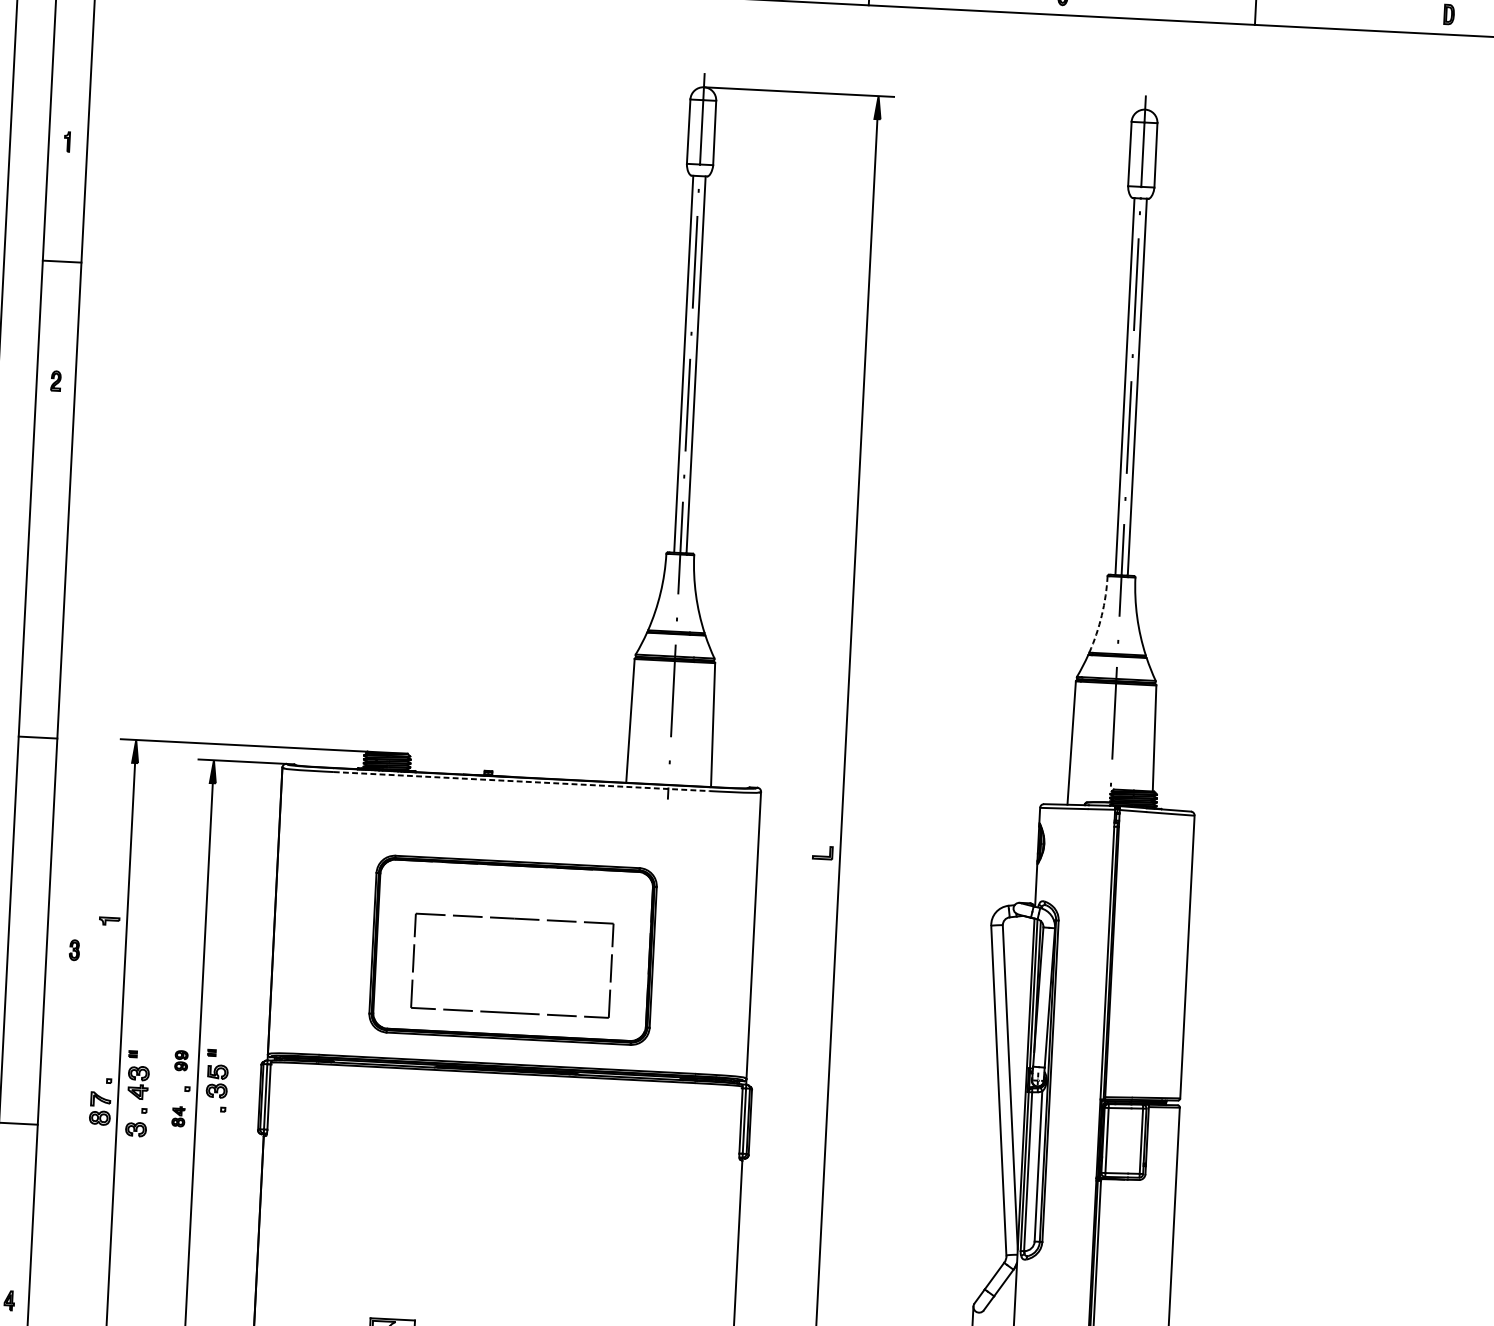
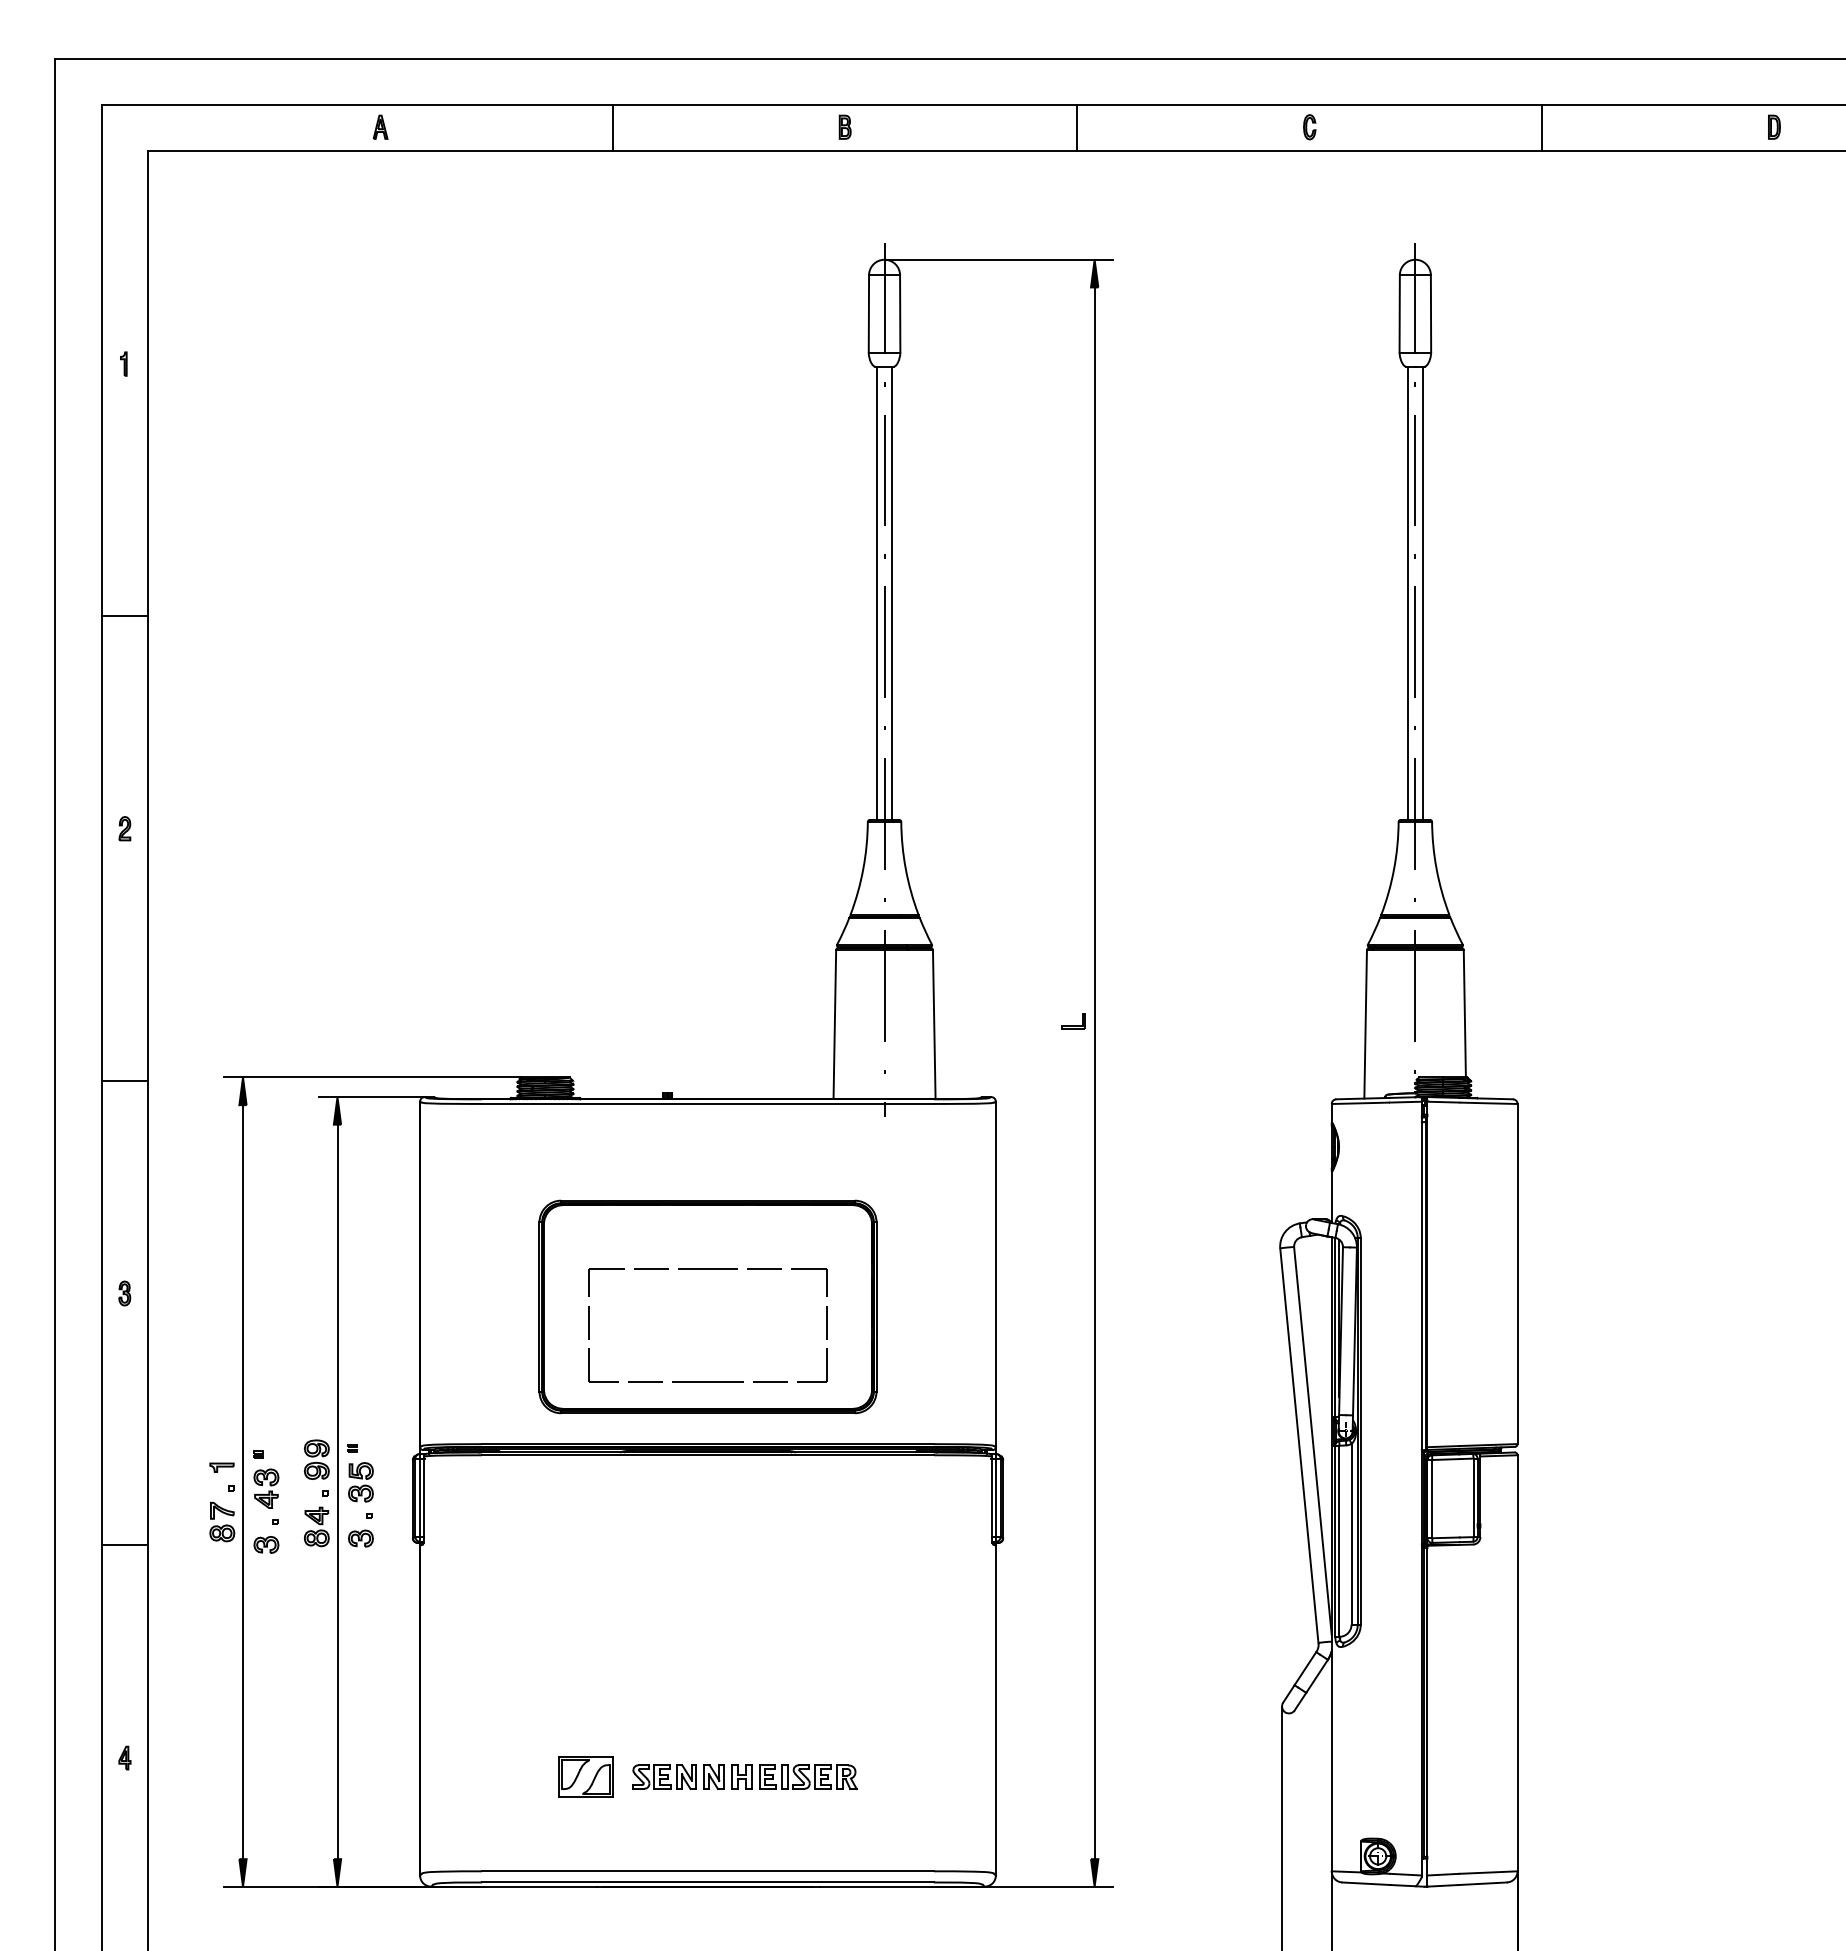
line: (61, 261) -> (124, 615), moved
part: (55, 380) -> (124, 828), moved
arc: (1102, 615) -> (1394, 869), dashed -> solid
line: (521, 781) -> (707, 1103), dashed -> solid
part: (822, 853) -> (1073, 1021), moved
part: (109, 921) -> (221, 1467), moved
part: (74, 950) -> (124, 1293), moved
part: (181, 1060) -> (316, 1459), size x1.67
part: (178, 1116) -> (316, 1526), size x1.67
part: (214, 1128) -> (360, 1538), added

